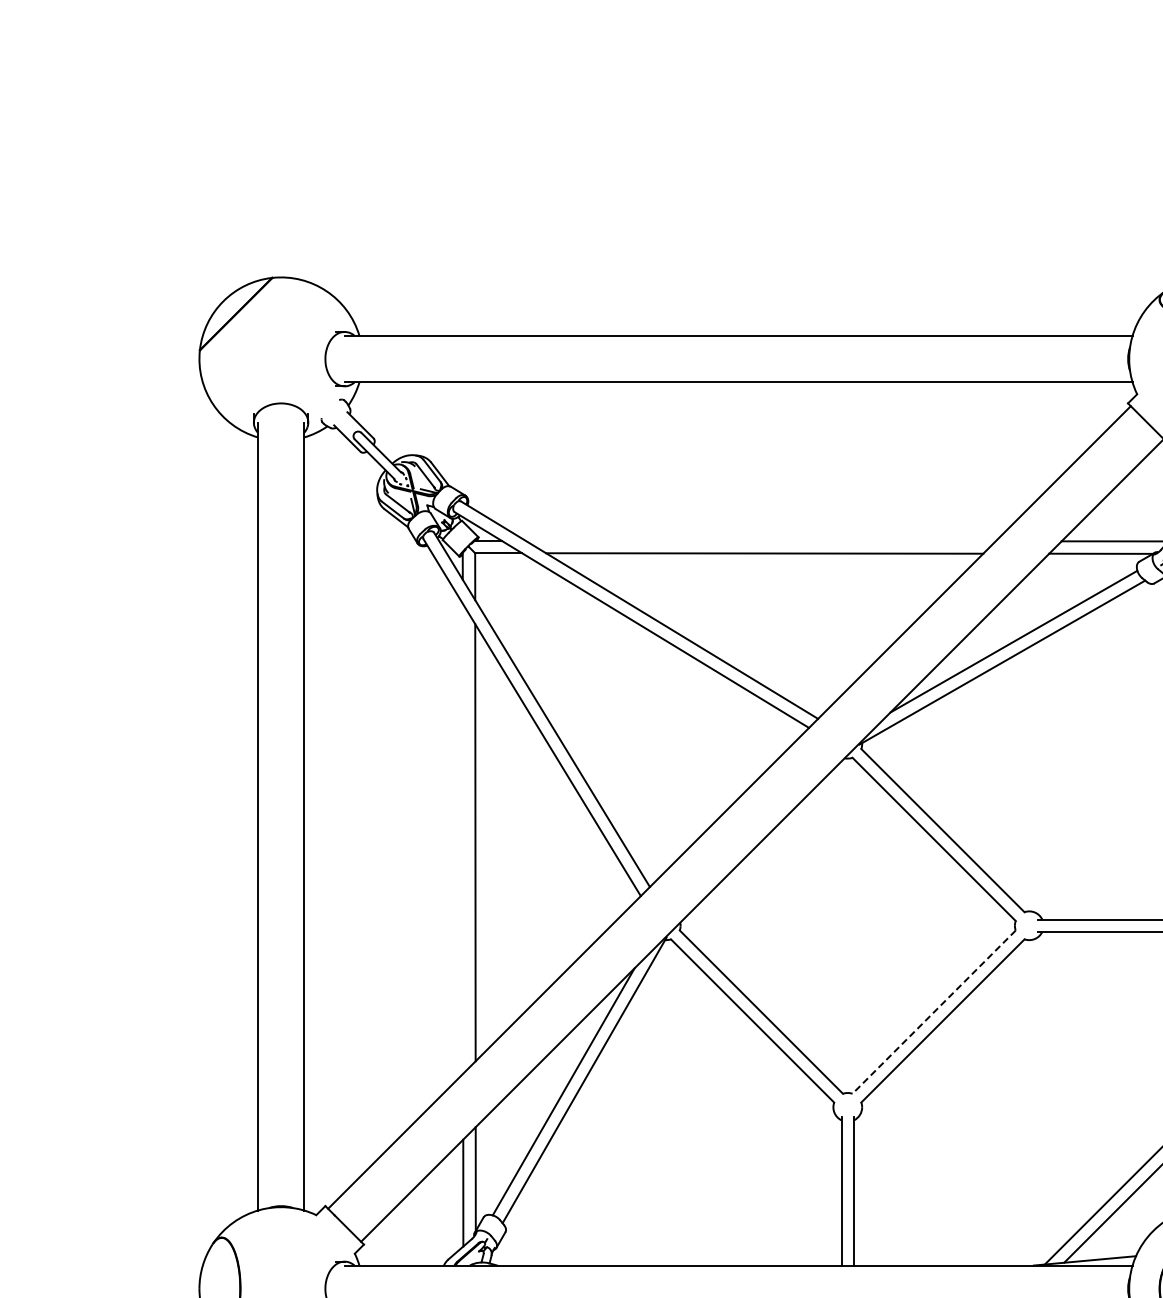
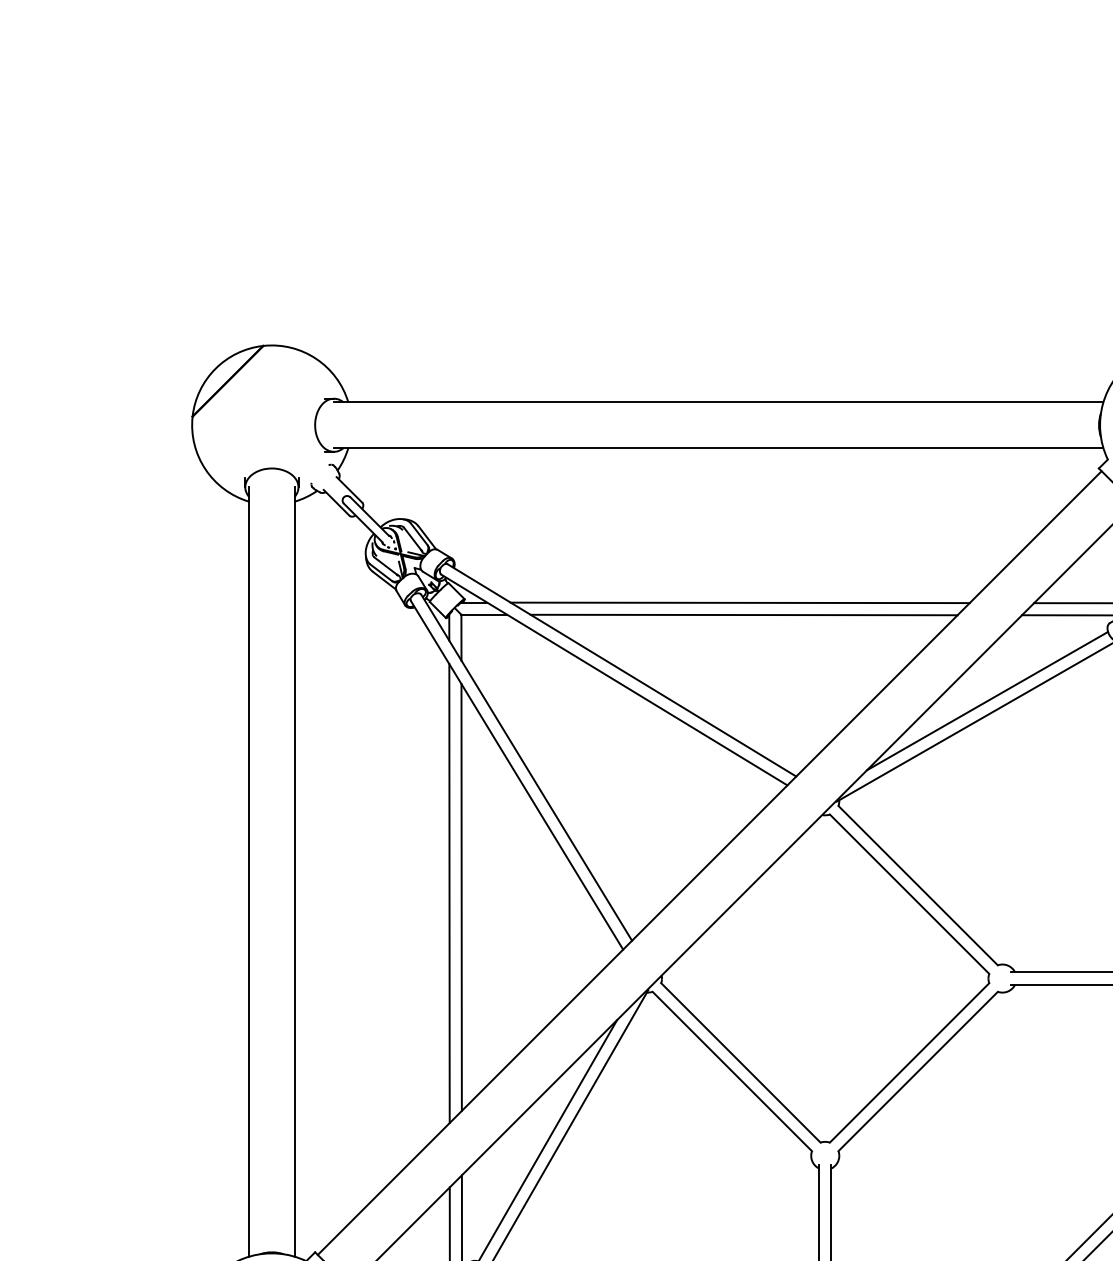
line: (760, 540) -> (740, 602), added
line: (462, 838) -> (449, 893), added
line: (933, 1012) -> (908, 1063), dashed -> solid

